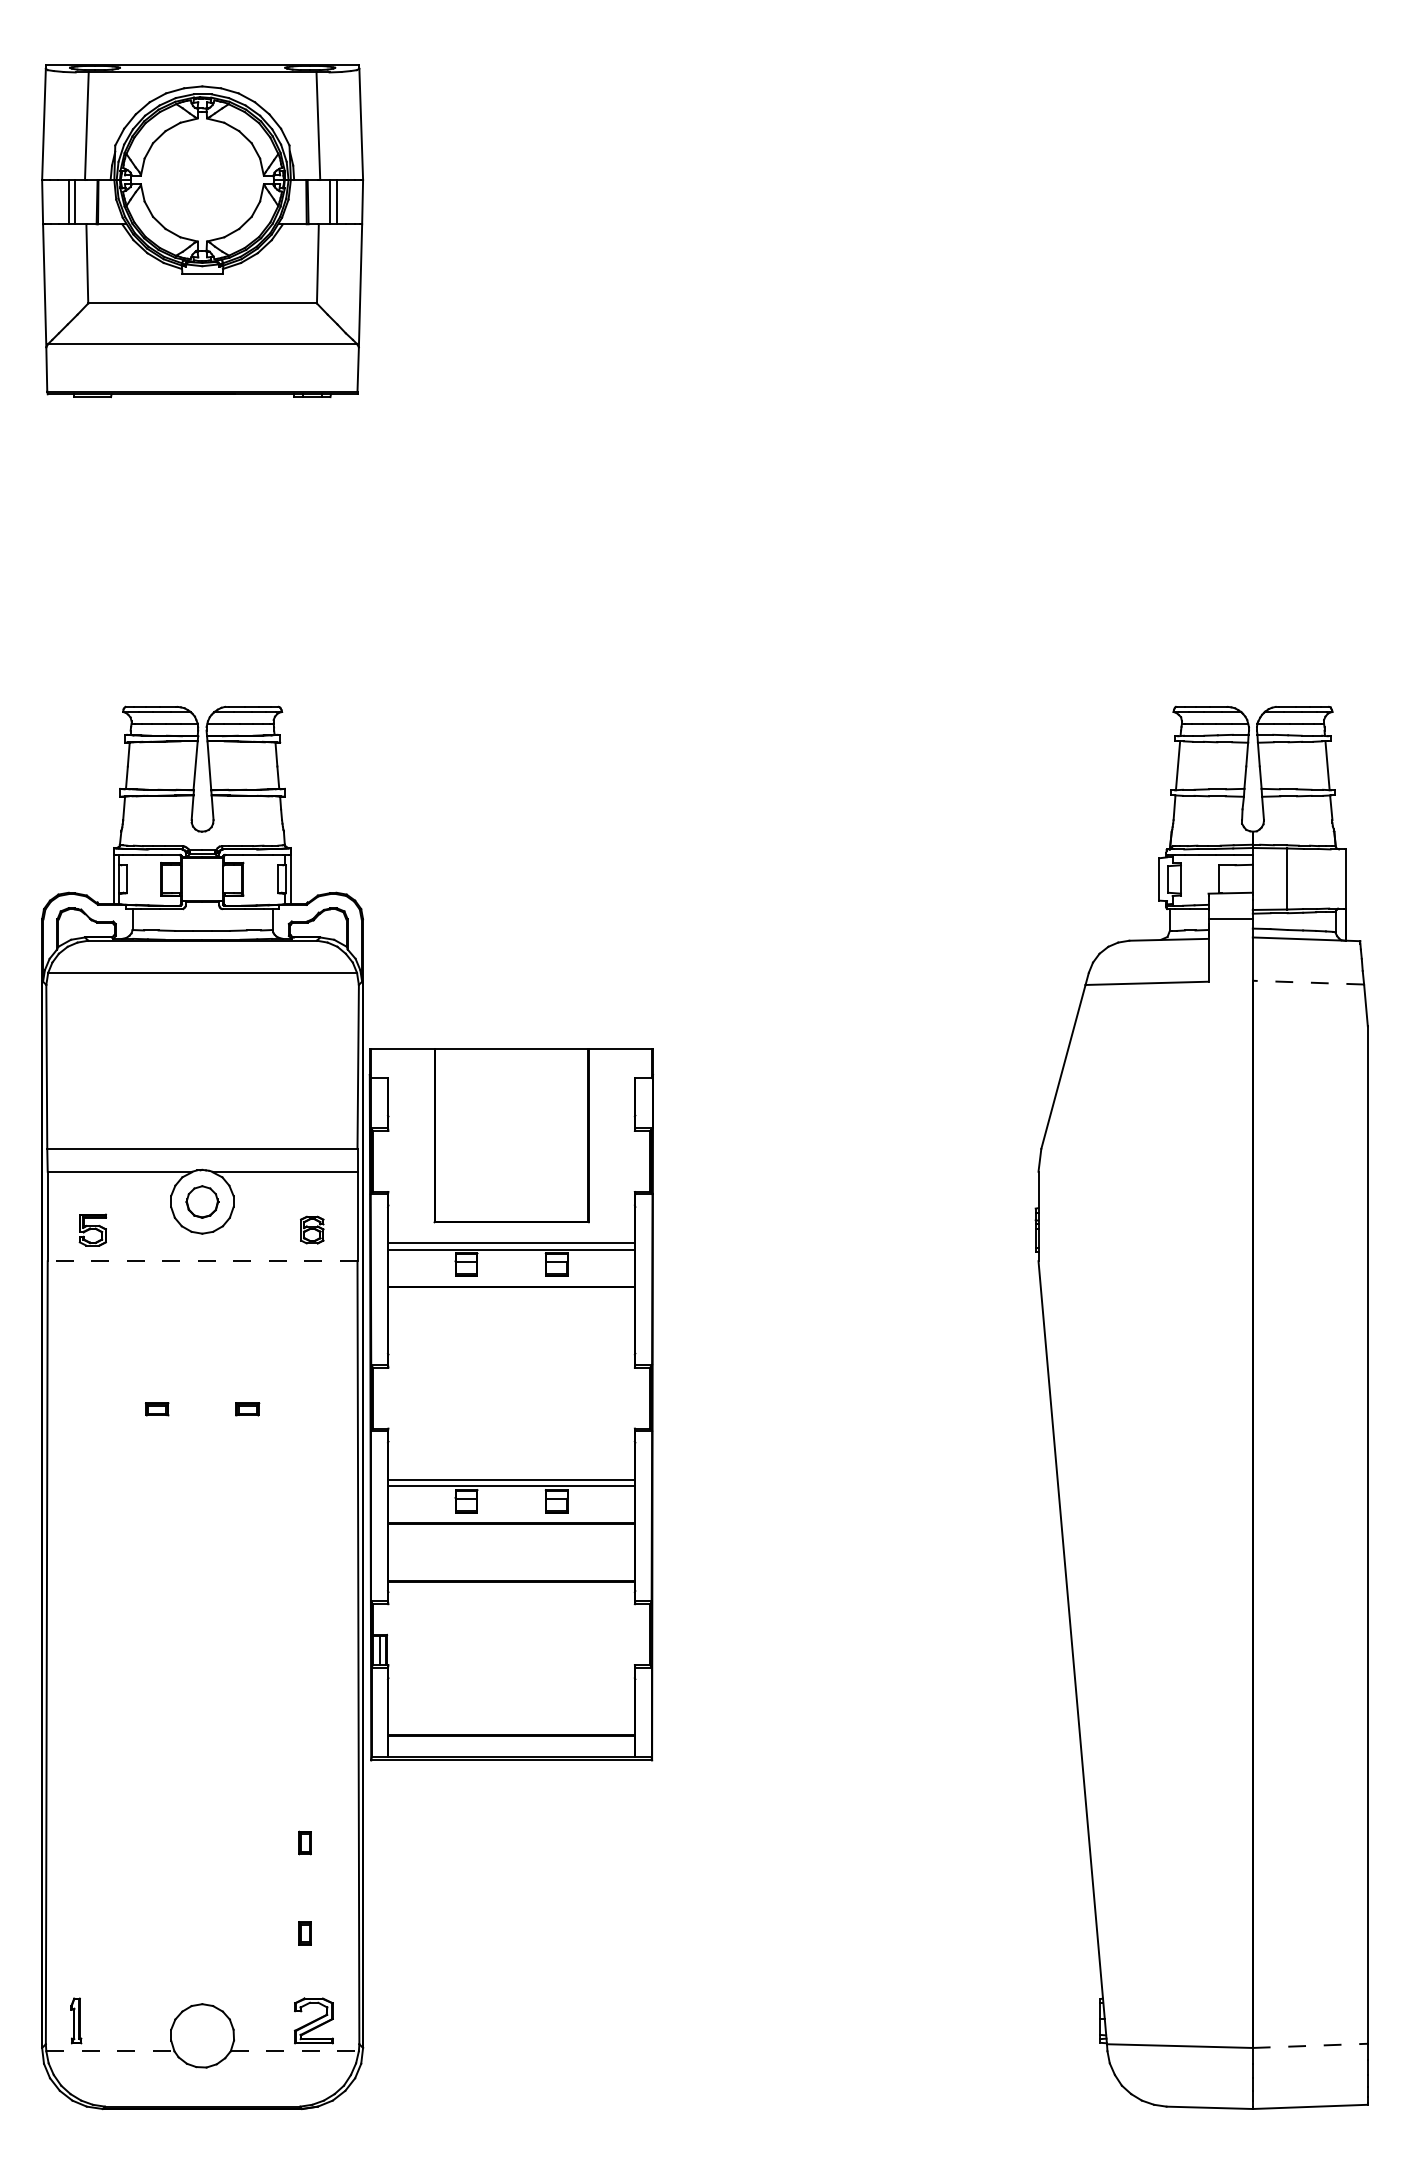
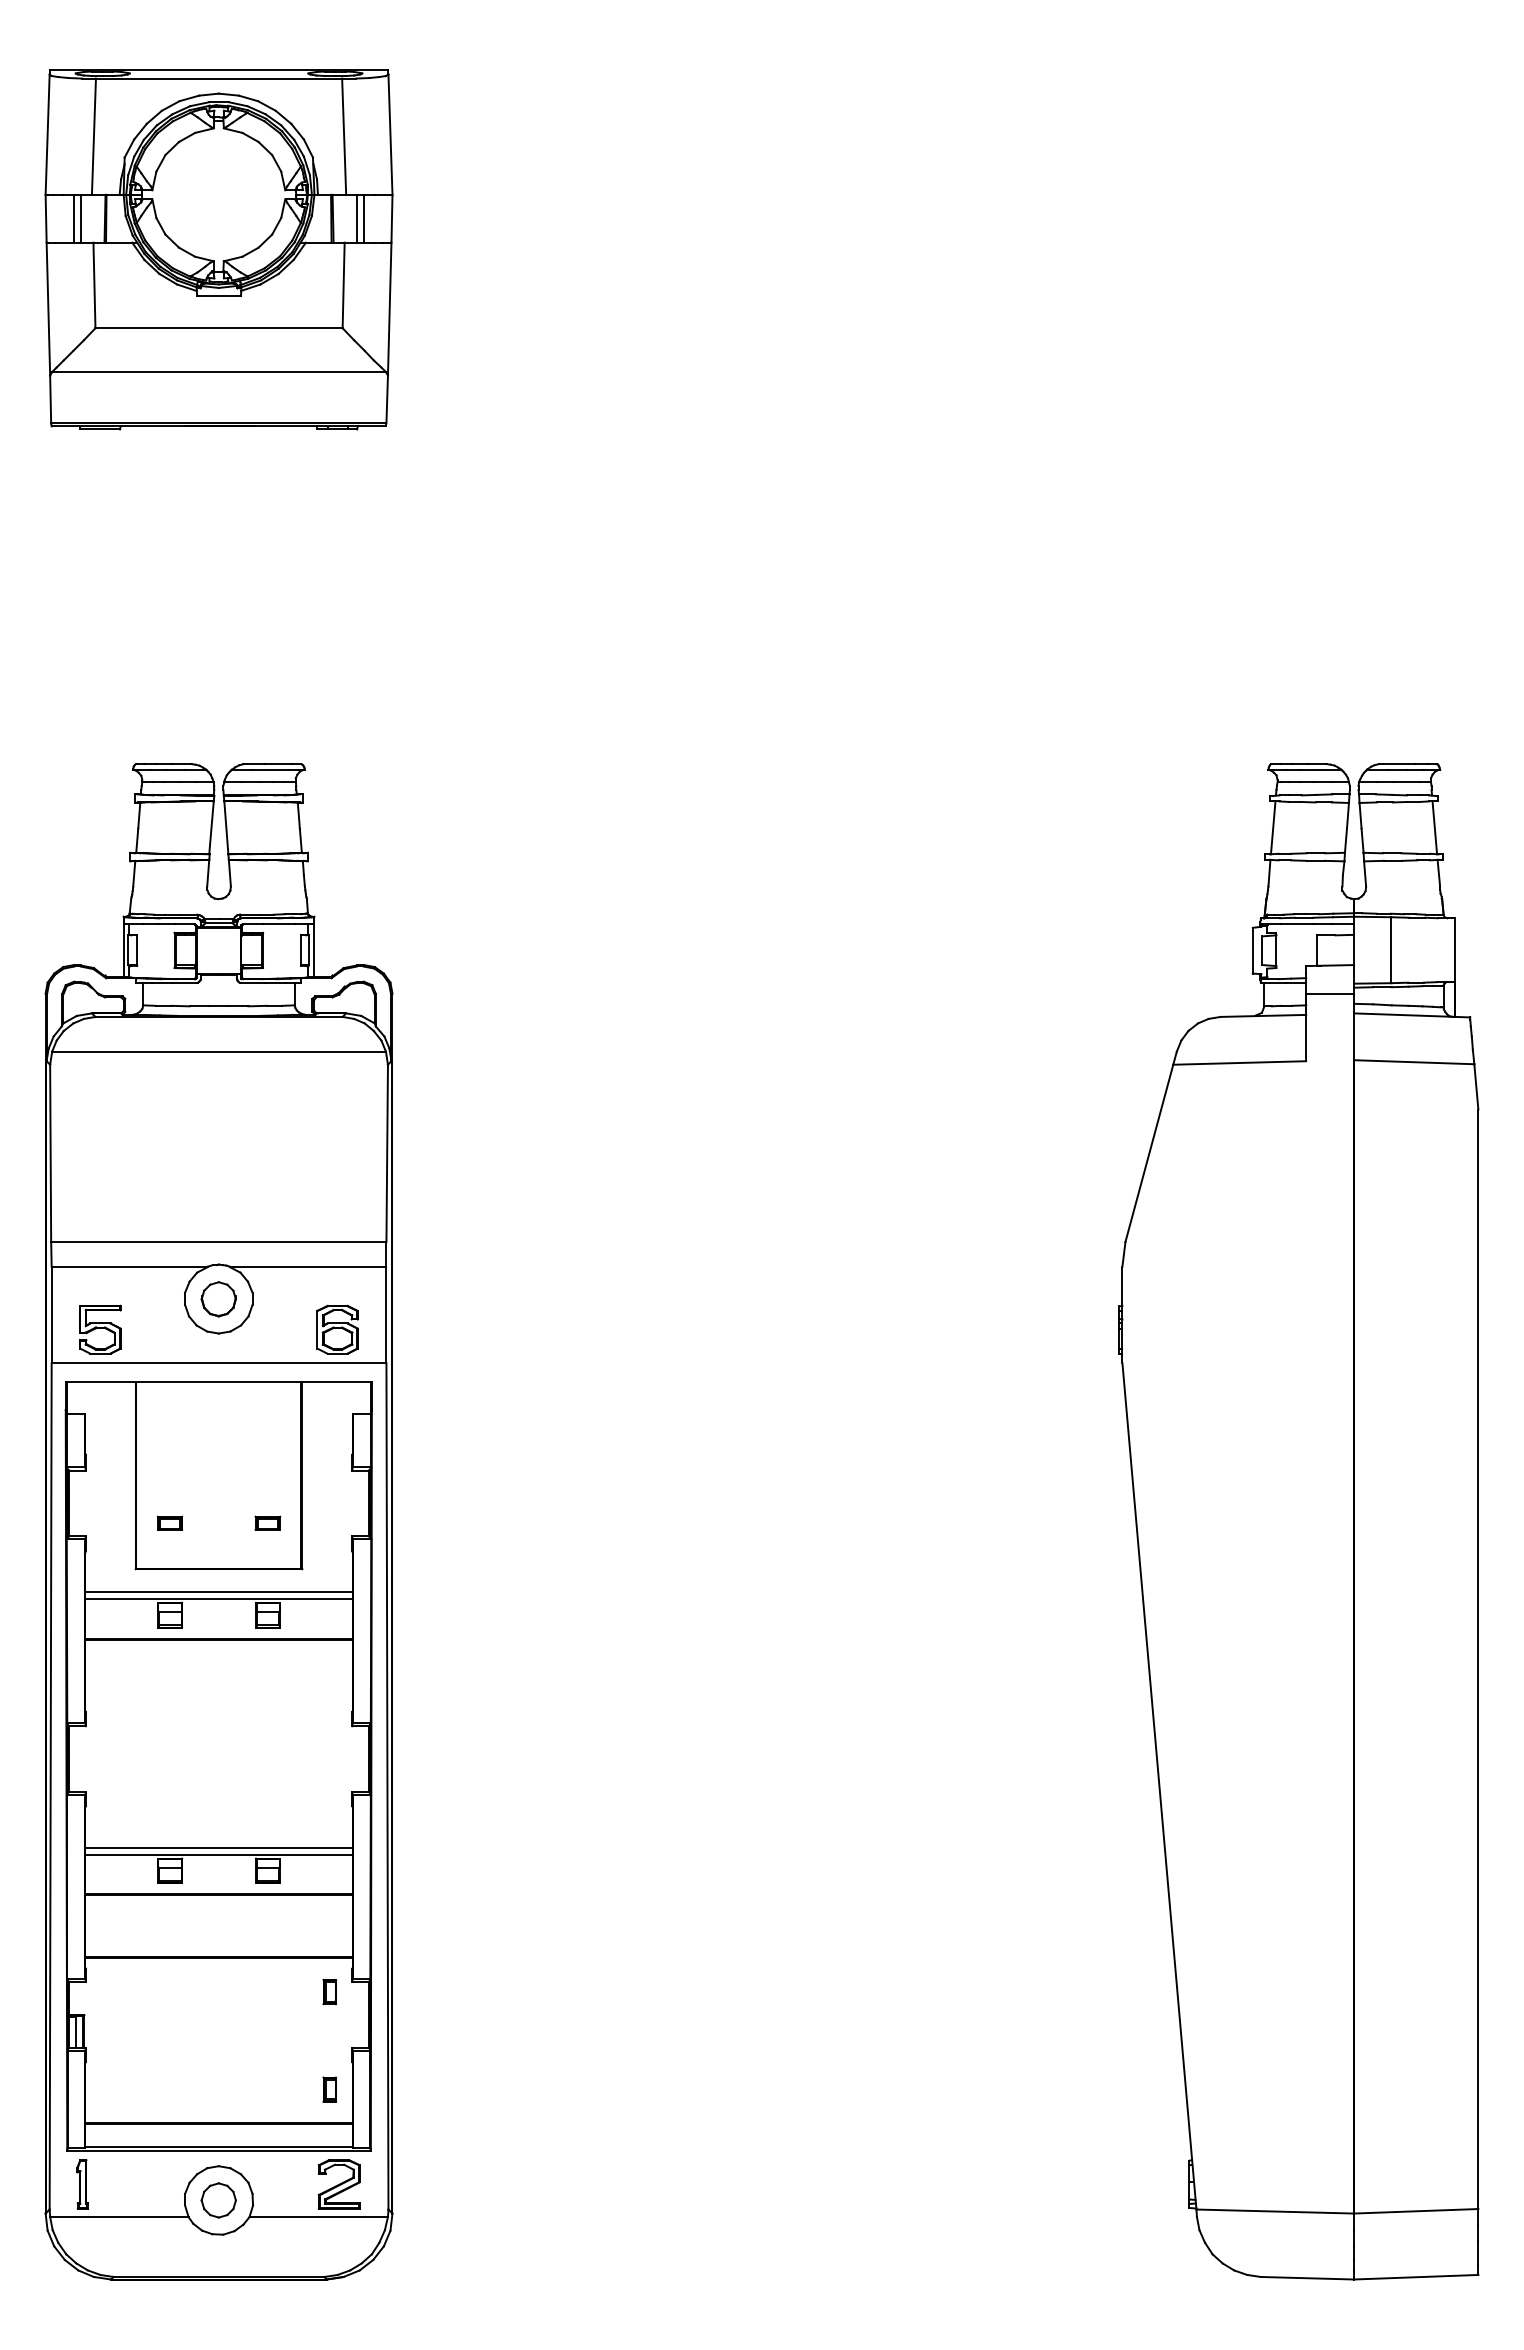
line: (1307, 982) -> (1413, 1062), dashed -> solid
part: (92, 1229) -> (100, 1329), size x1.43
part: (312, 1229) -> (337, 1329), size x1.67
line: (202, 1261) -> (218, 1363), dashed -> solid
part: (511, 1404) -> (218, 1766), moved
part: (202, 2035) -> (218, 2200), added
line: (1310, 2046) -> (1416, 2211), dashed -> solid
line: (110, 2051) -> (119, 2217), dashed -> solid
line: (295, 2051) -> (319, 2217), dashed -> solid

